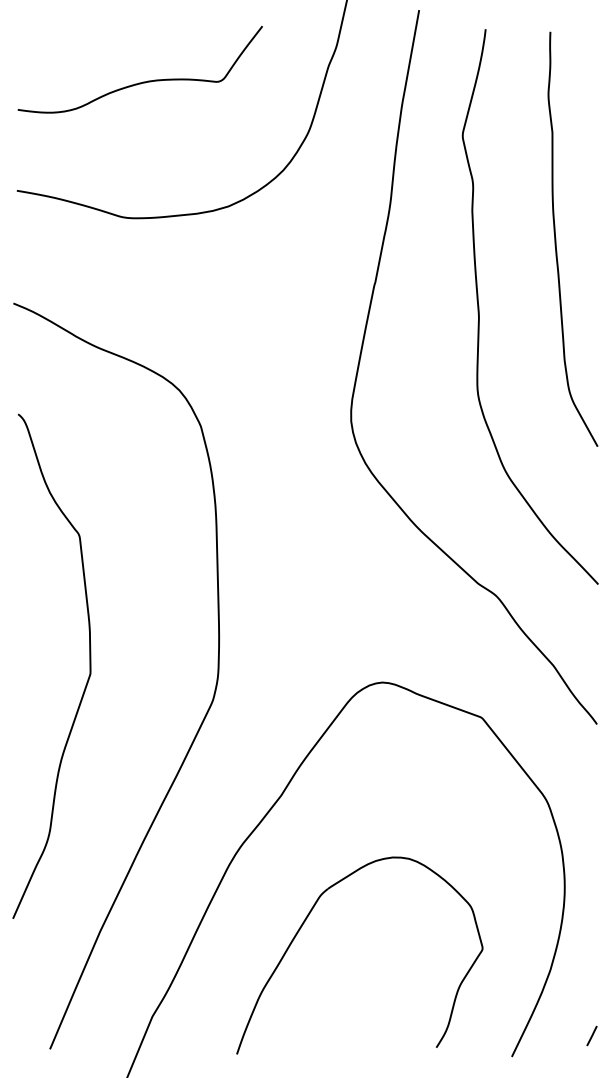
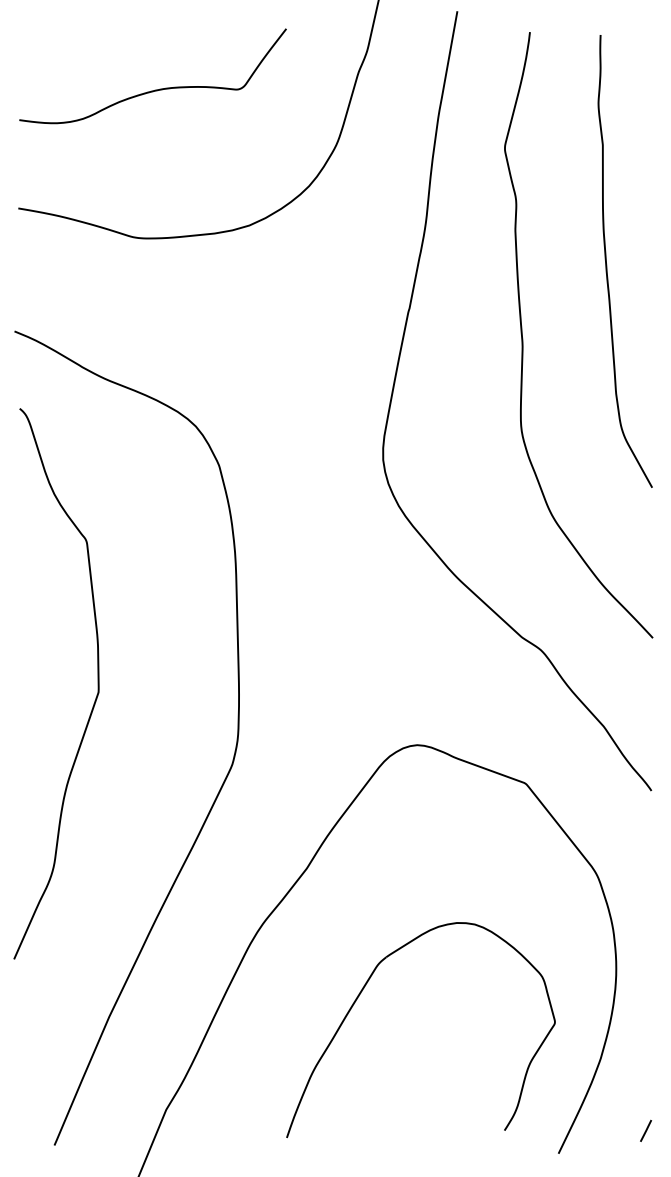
curve: (89, 665) -> (97, 682), moved
part: (306, 920) -> (362, 991), moved

